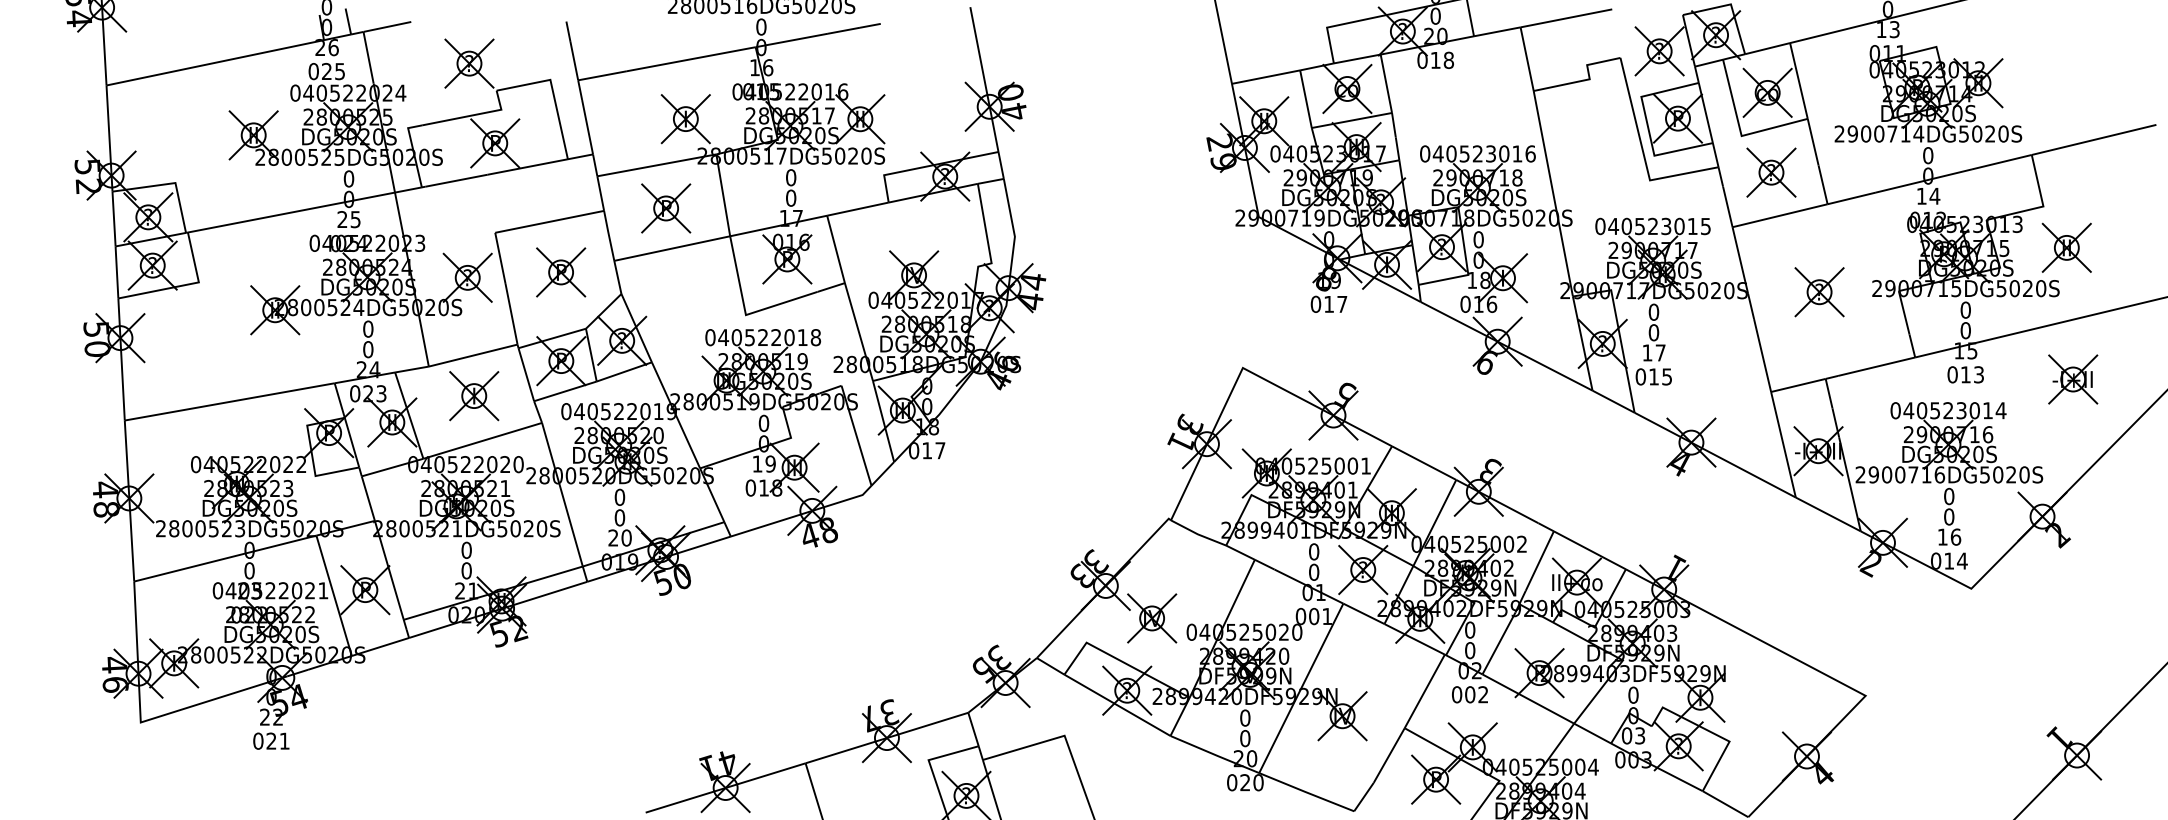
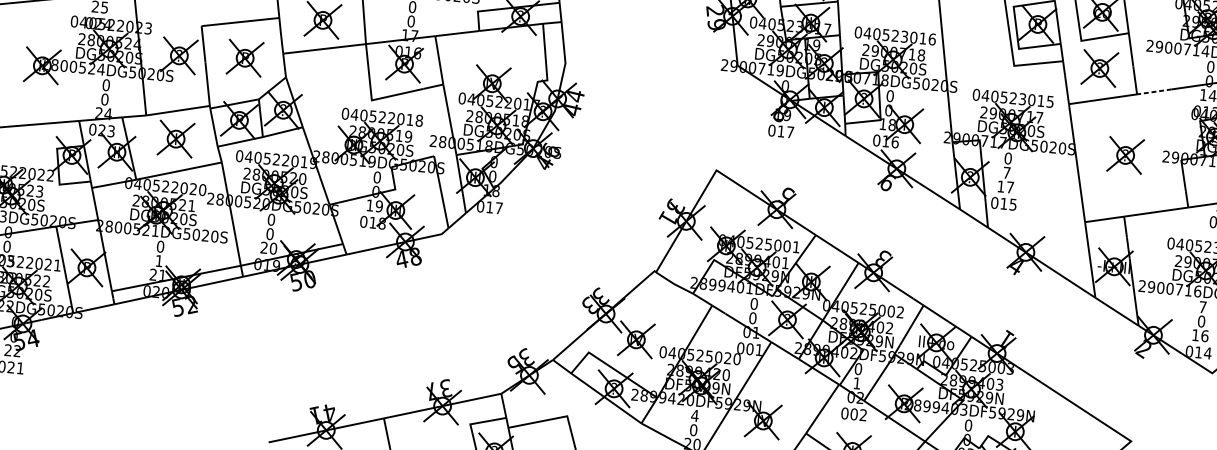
line: (1851, 198) -> (1154, 91), solid -> dashed
text: (1653, 332) -> (1006, 172), 0 -> 7
text: (1949, 496) -> (1203, 307), 0 -> 7
text: (466, 570) -> (159, 260), 0 -> 1
text: (1470, 650) -> (857, 383), 0 -> 1
text: (1244, 717) -> (694, 415), 0 -> 4

